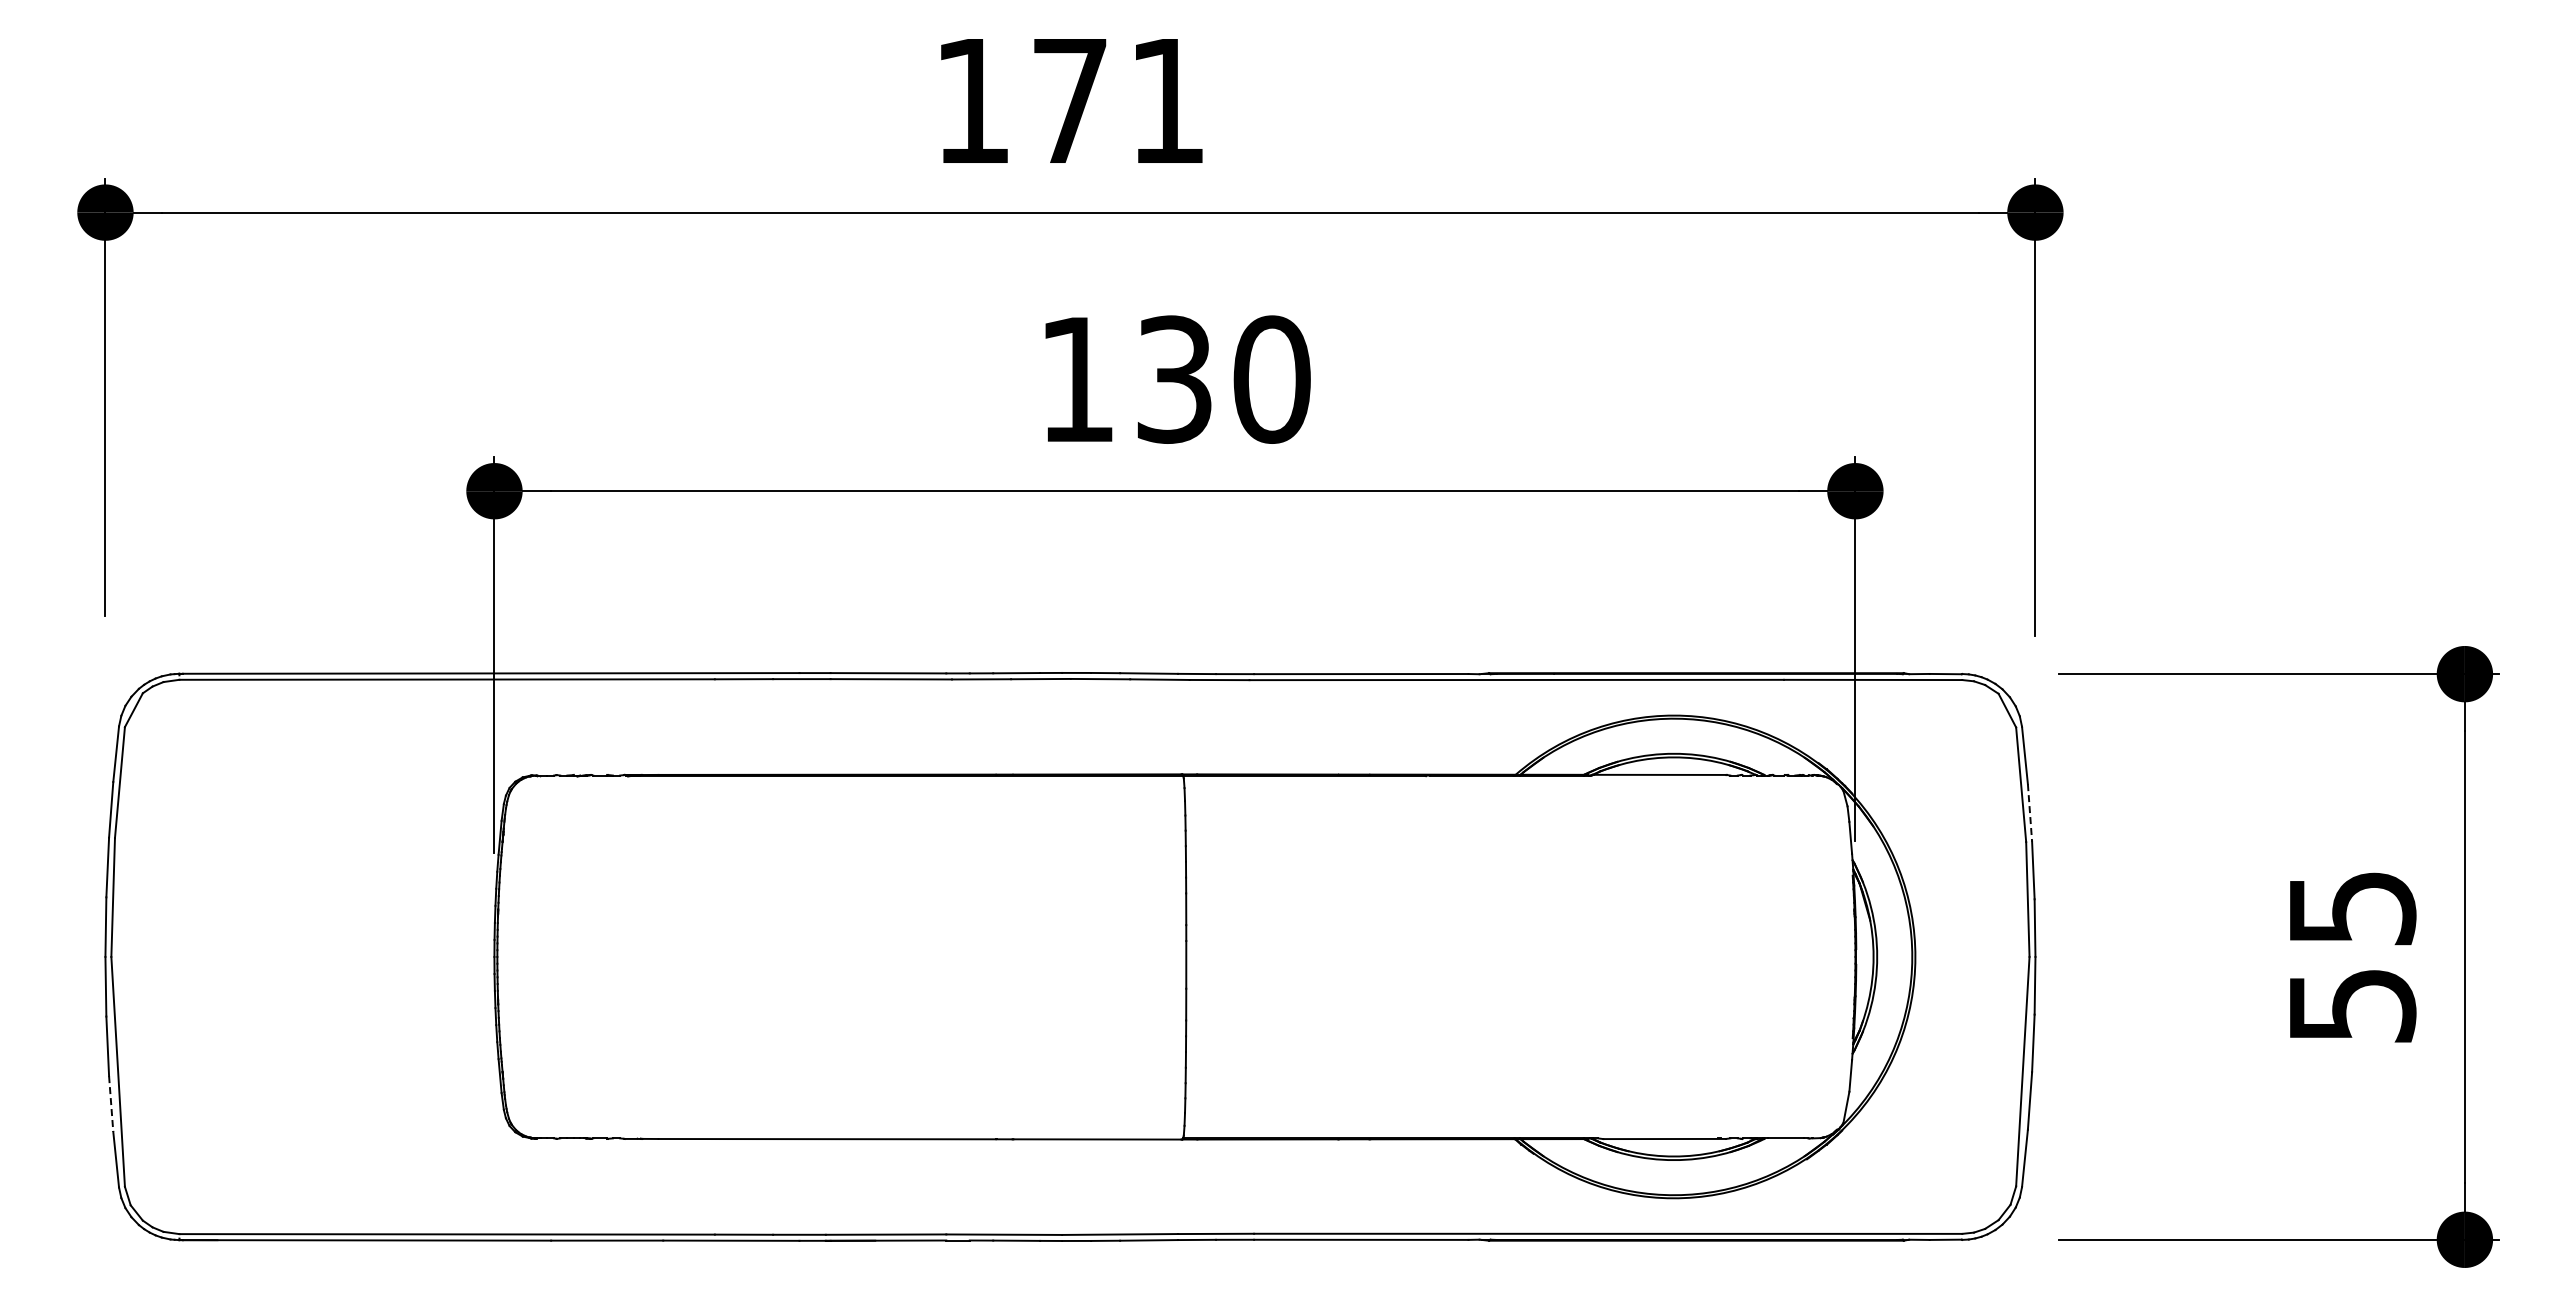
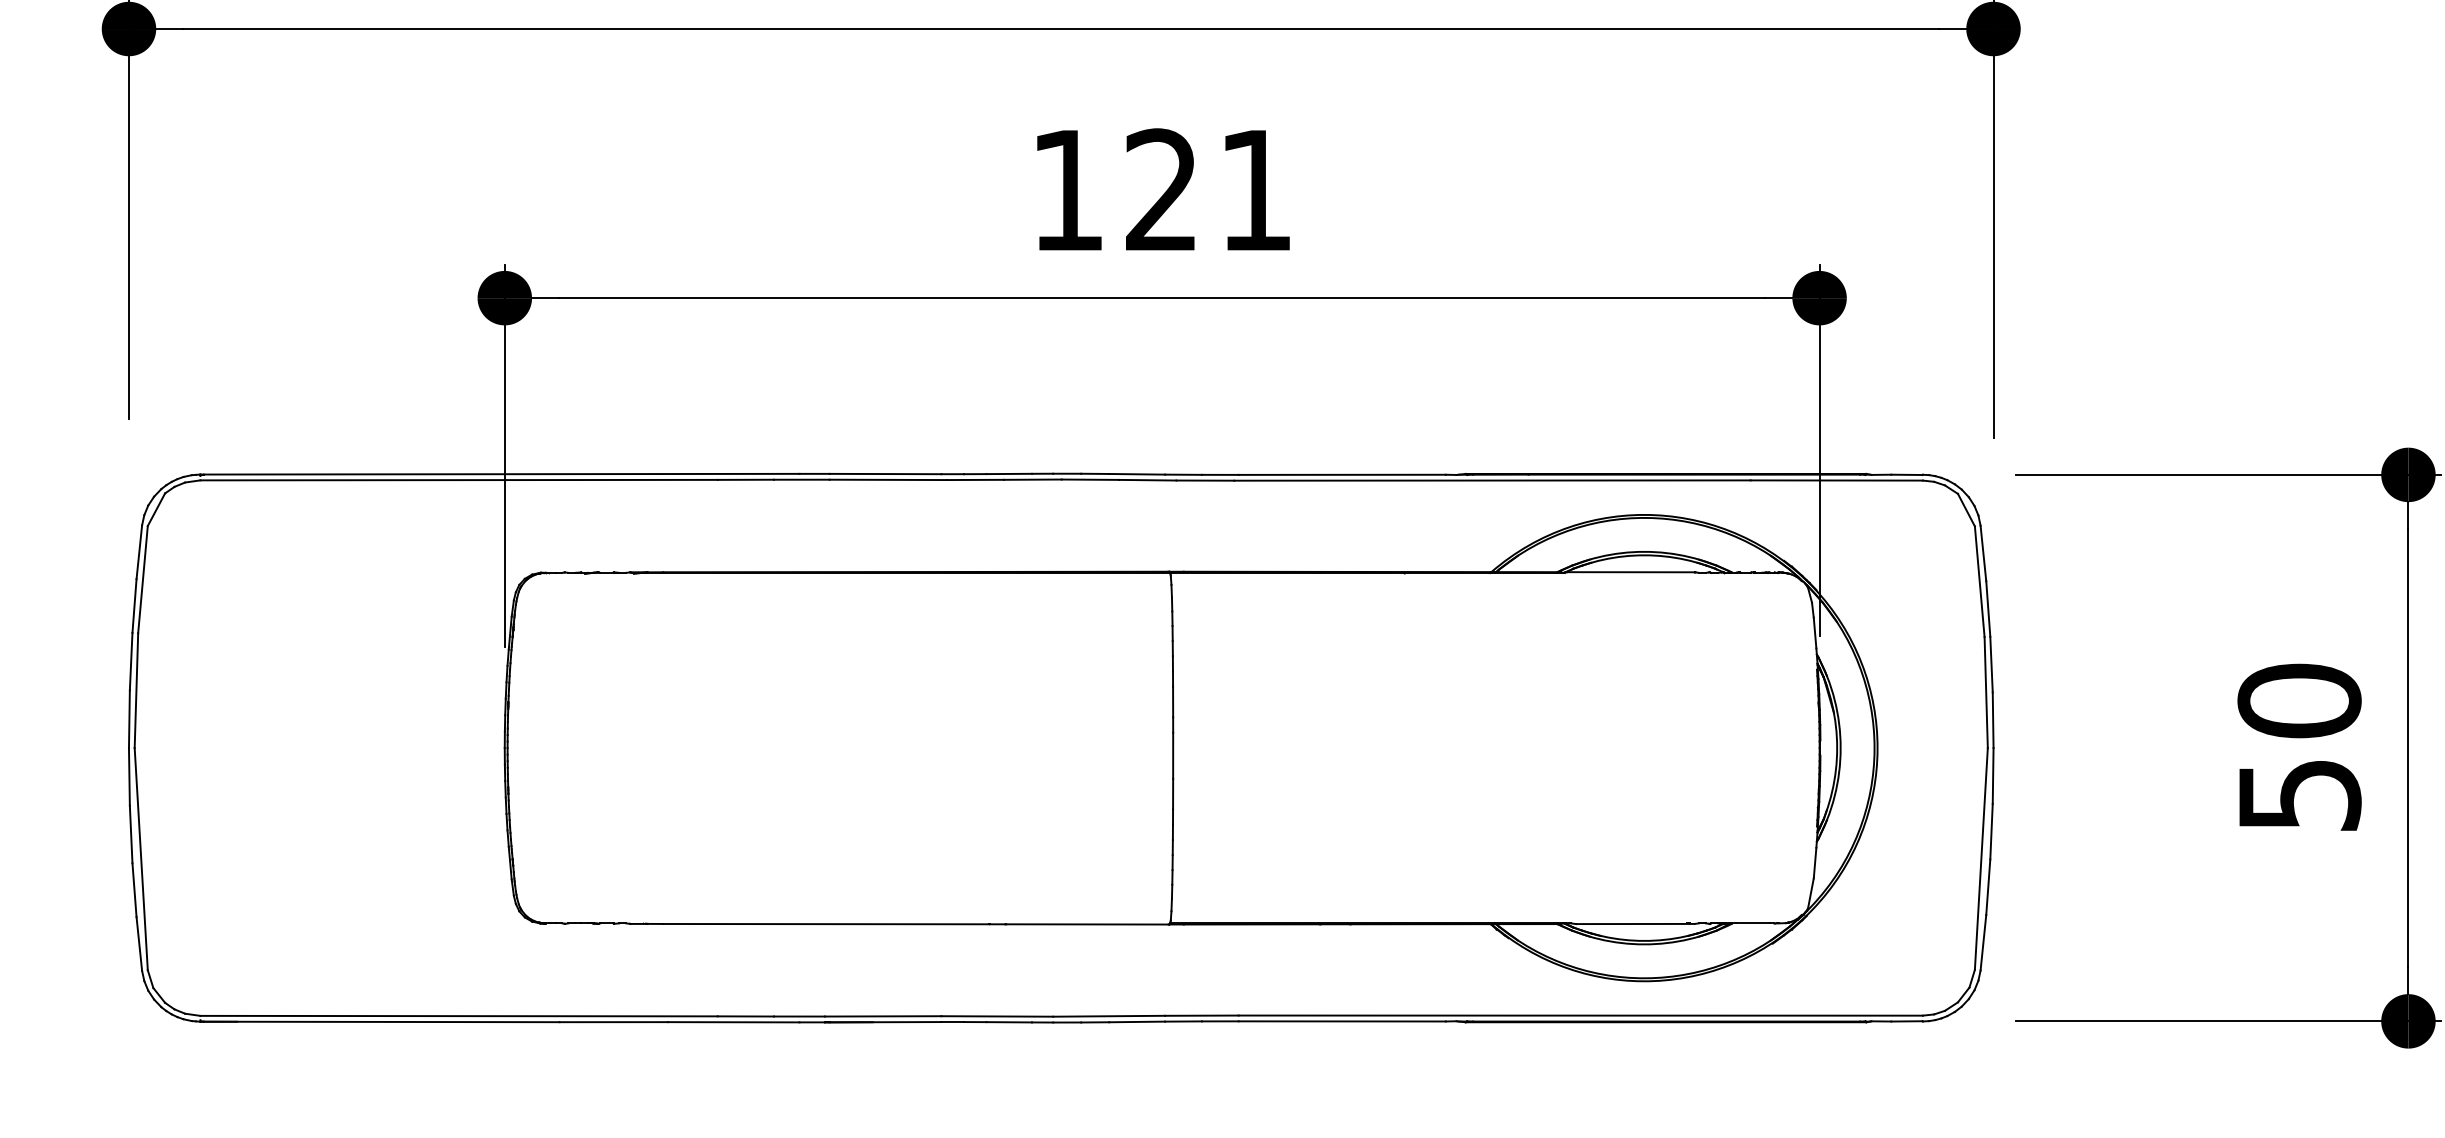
text: (1223, 379) -> (1209, 190), 130 -> 121
line: (2030, 812) -> (1988, 608), dashed -> solid
text: (2352, 907) -> (2299, 700), 55 -> 50
line: (111, 1104) -> (134, 890), dashed -> solid

